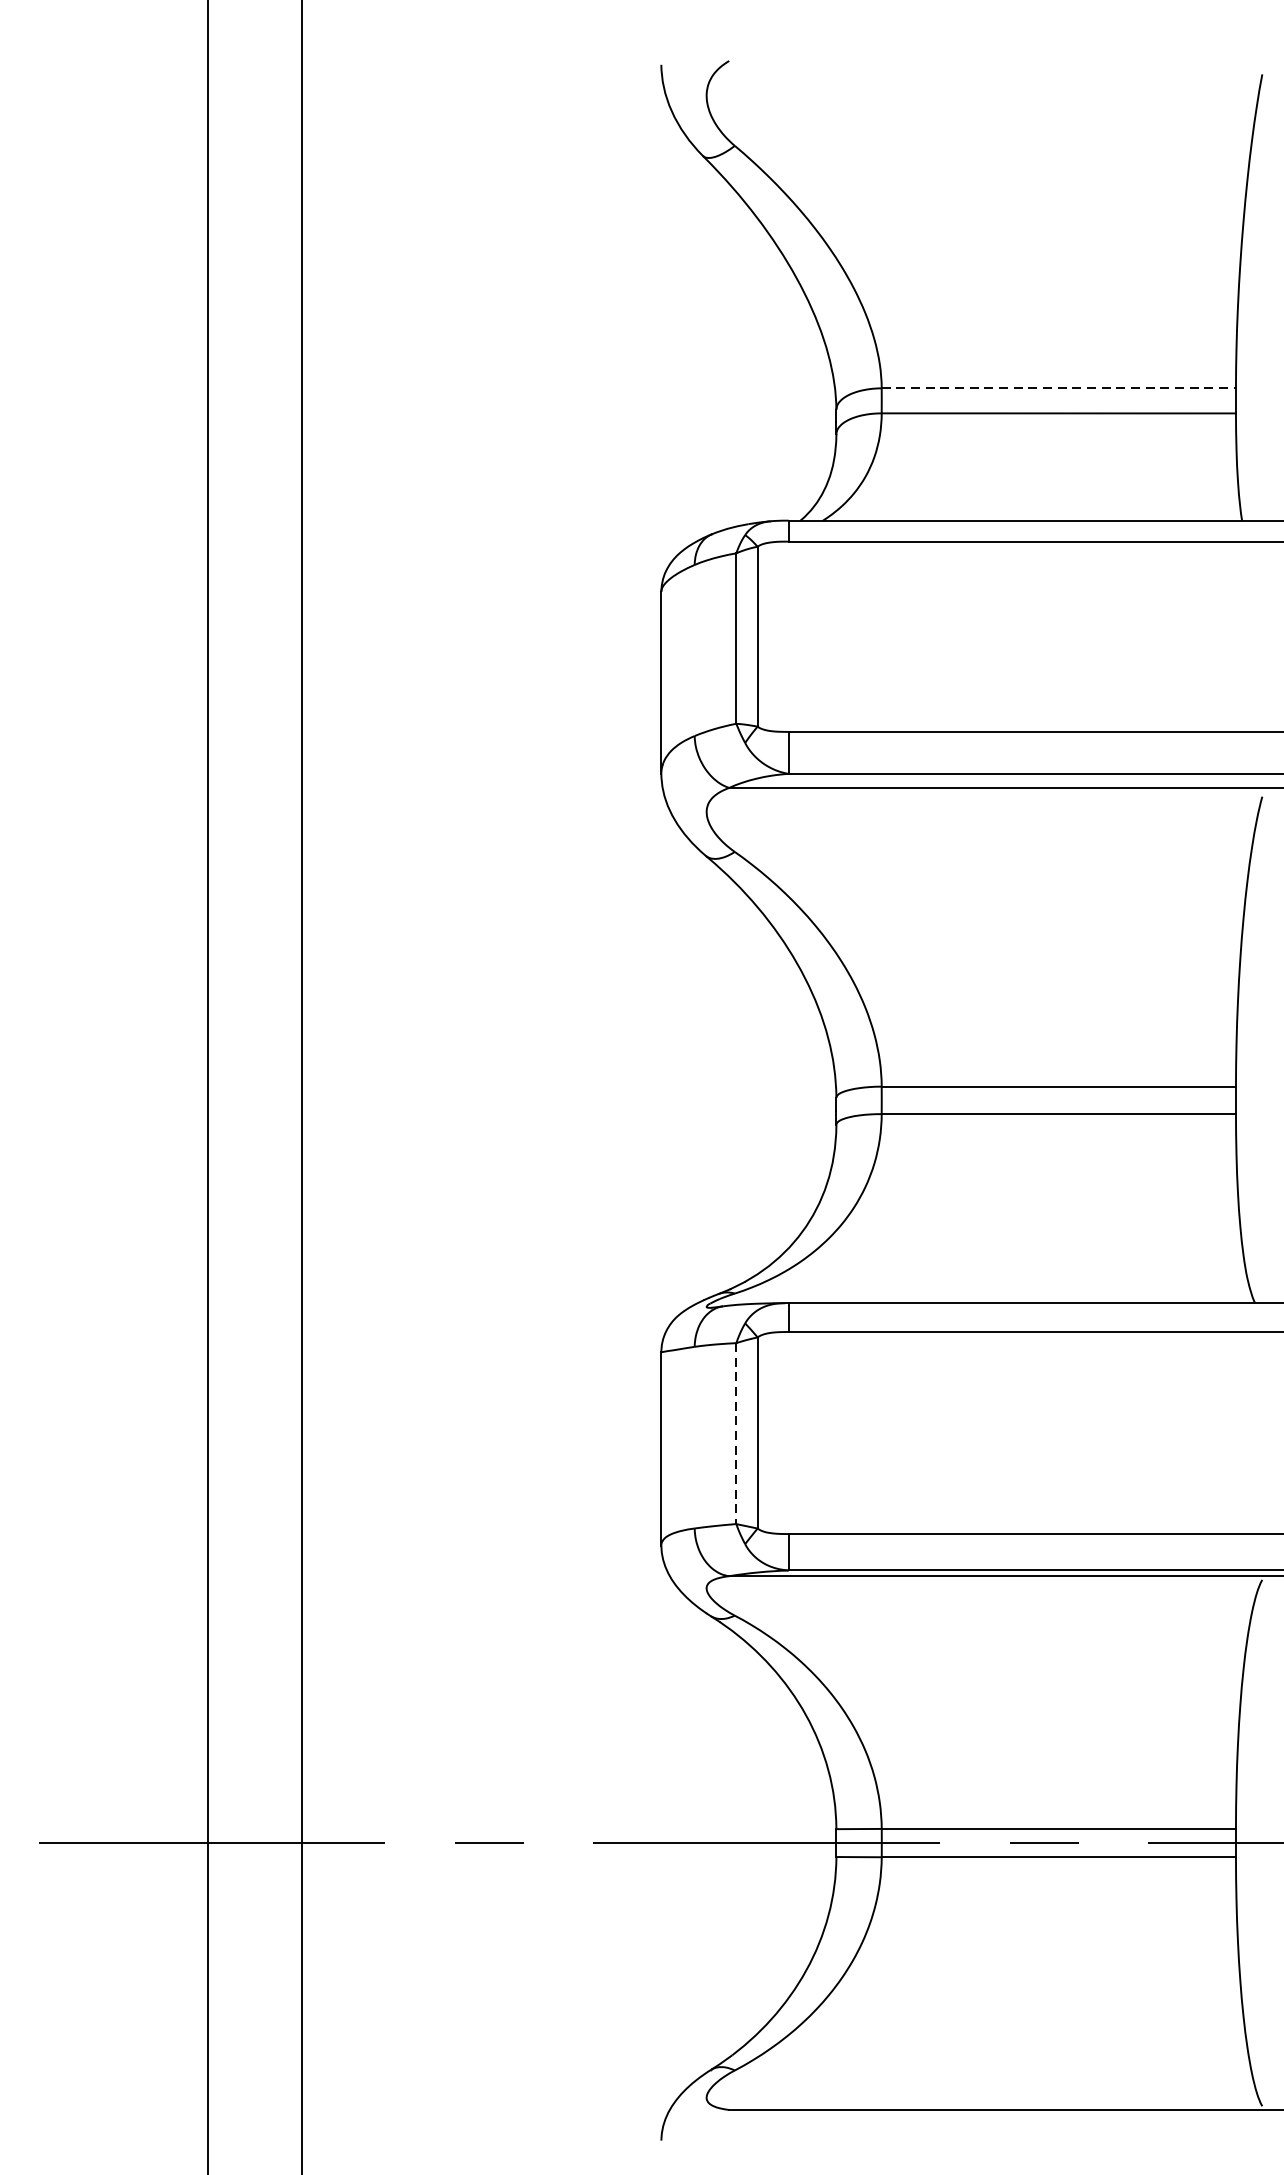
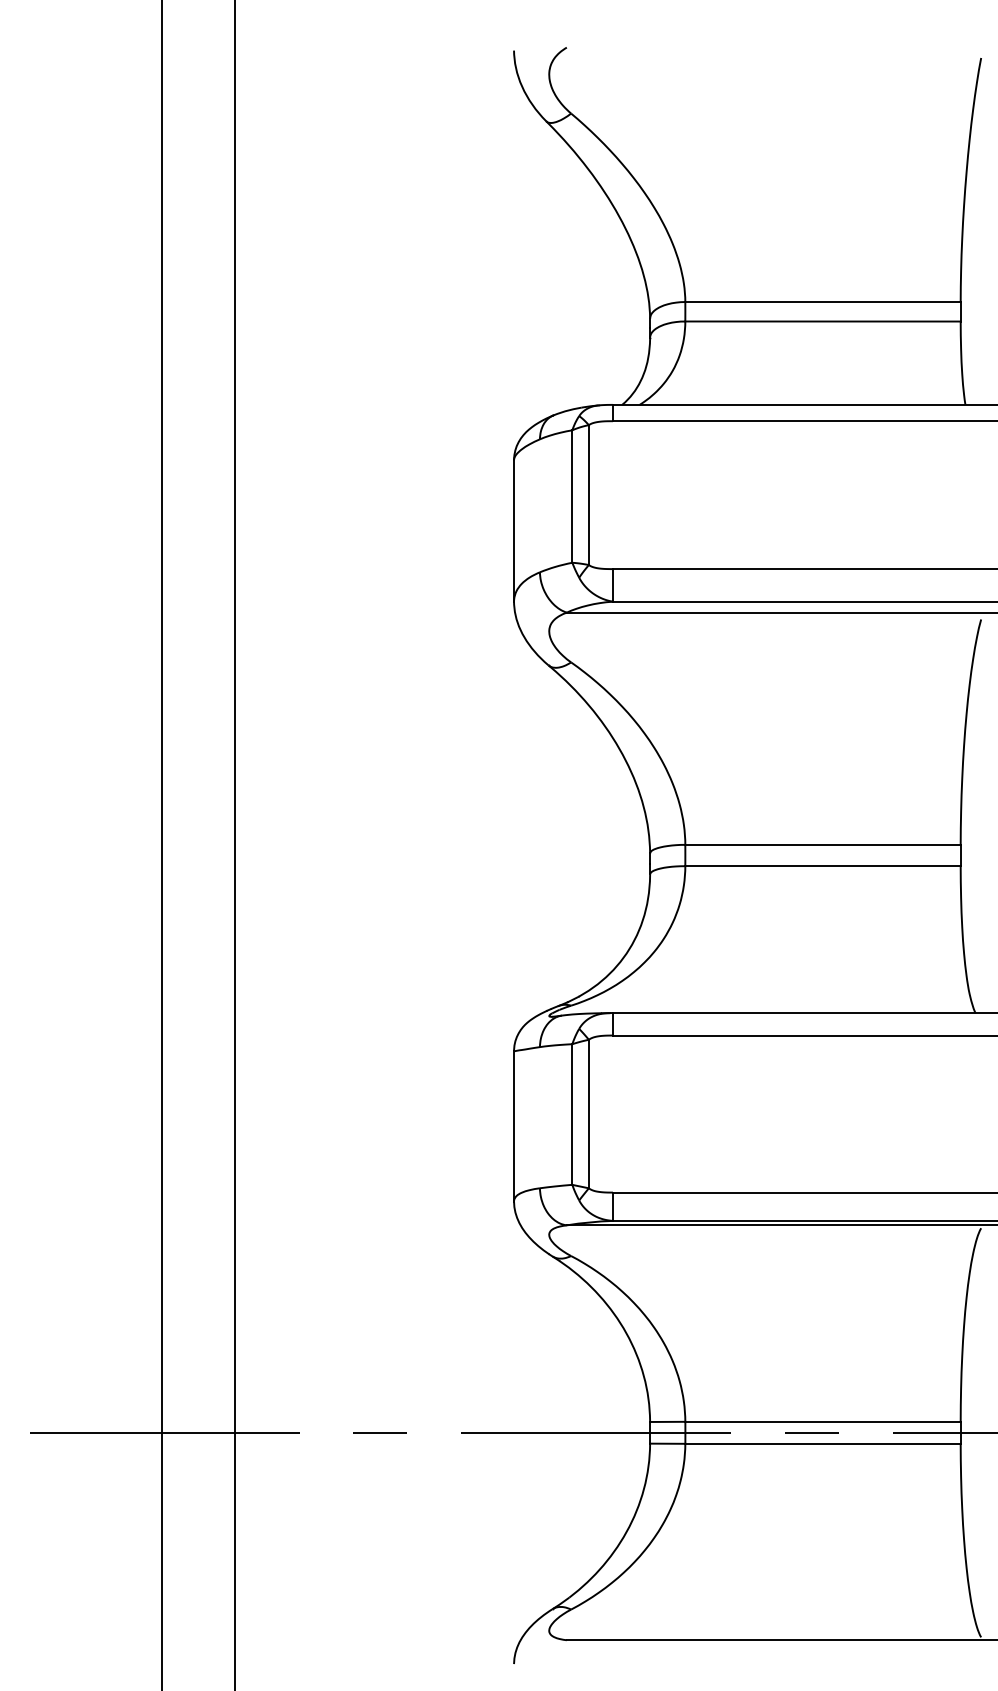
line: (1059, 388) -> (823, 302), dashed -> solid
line: (736, 1434) -> (572, 1115), dashed -> solid

